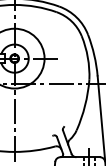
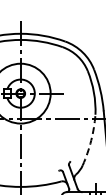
arc: (85, 105) -> (91, 140), solid -> dashed

